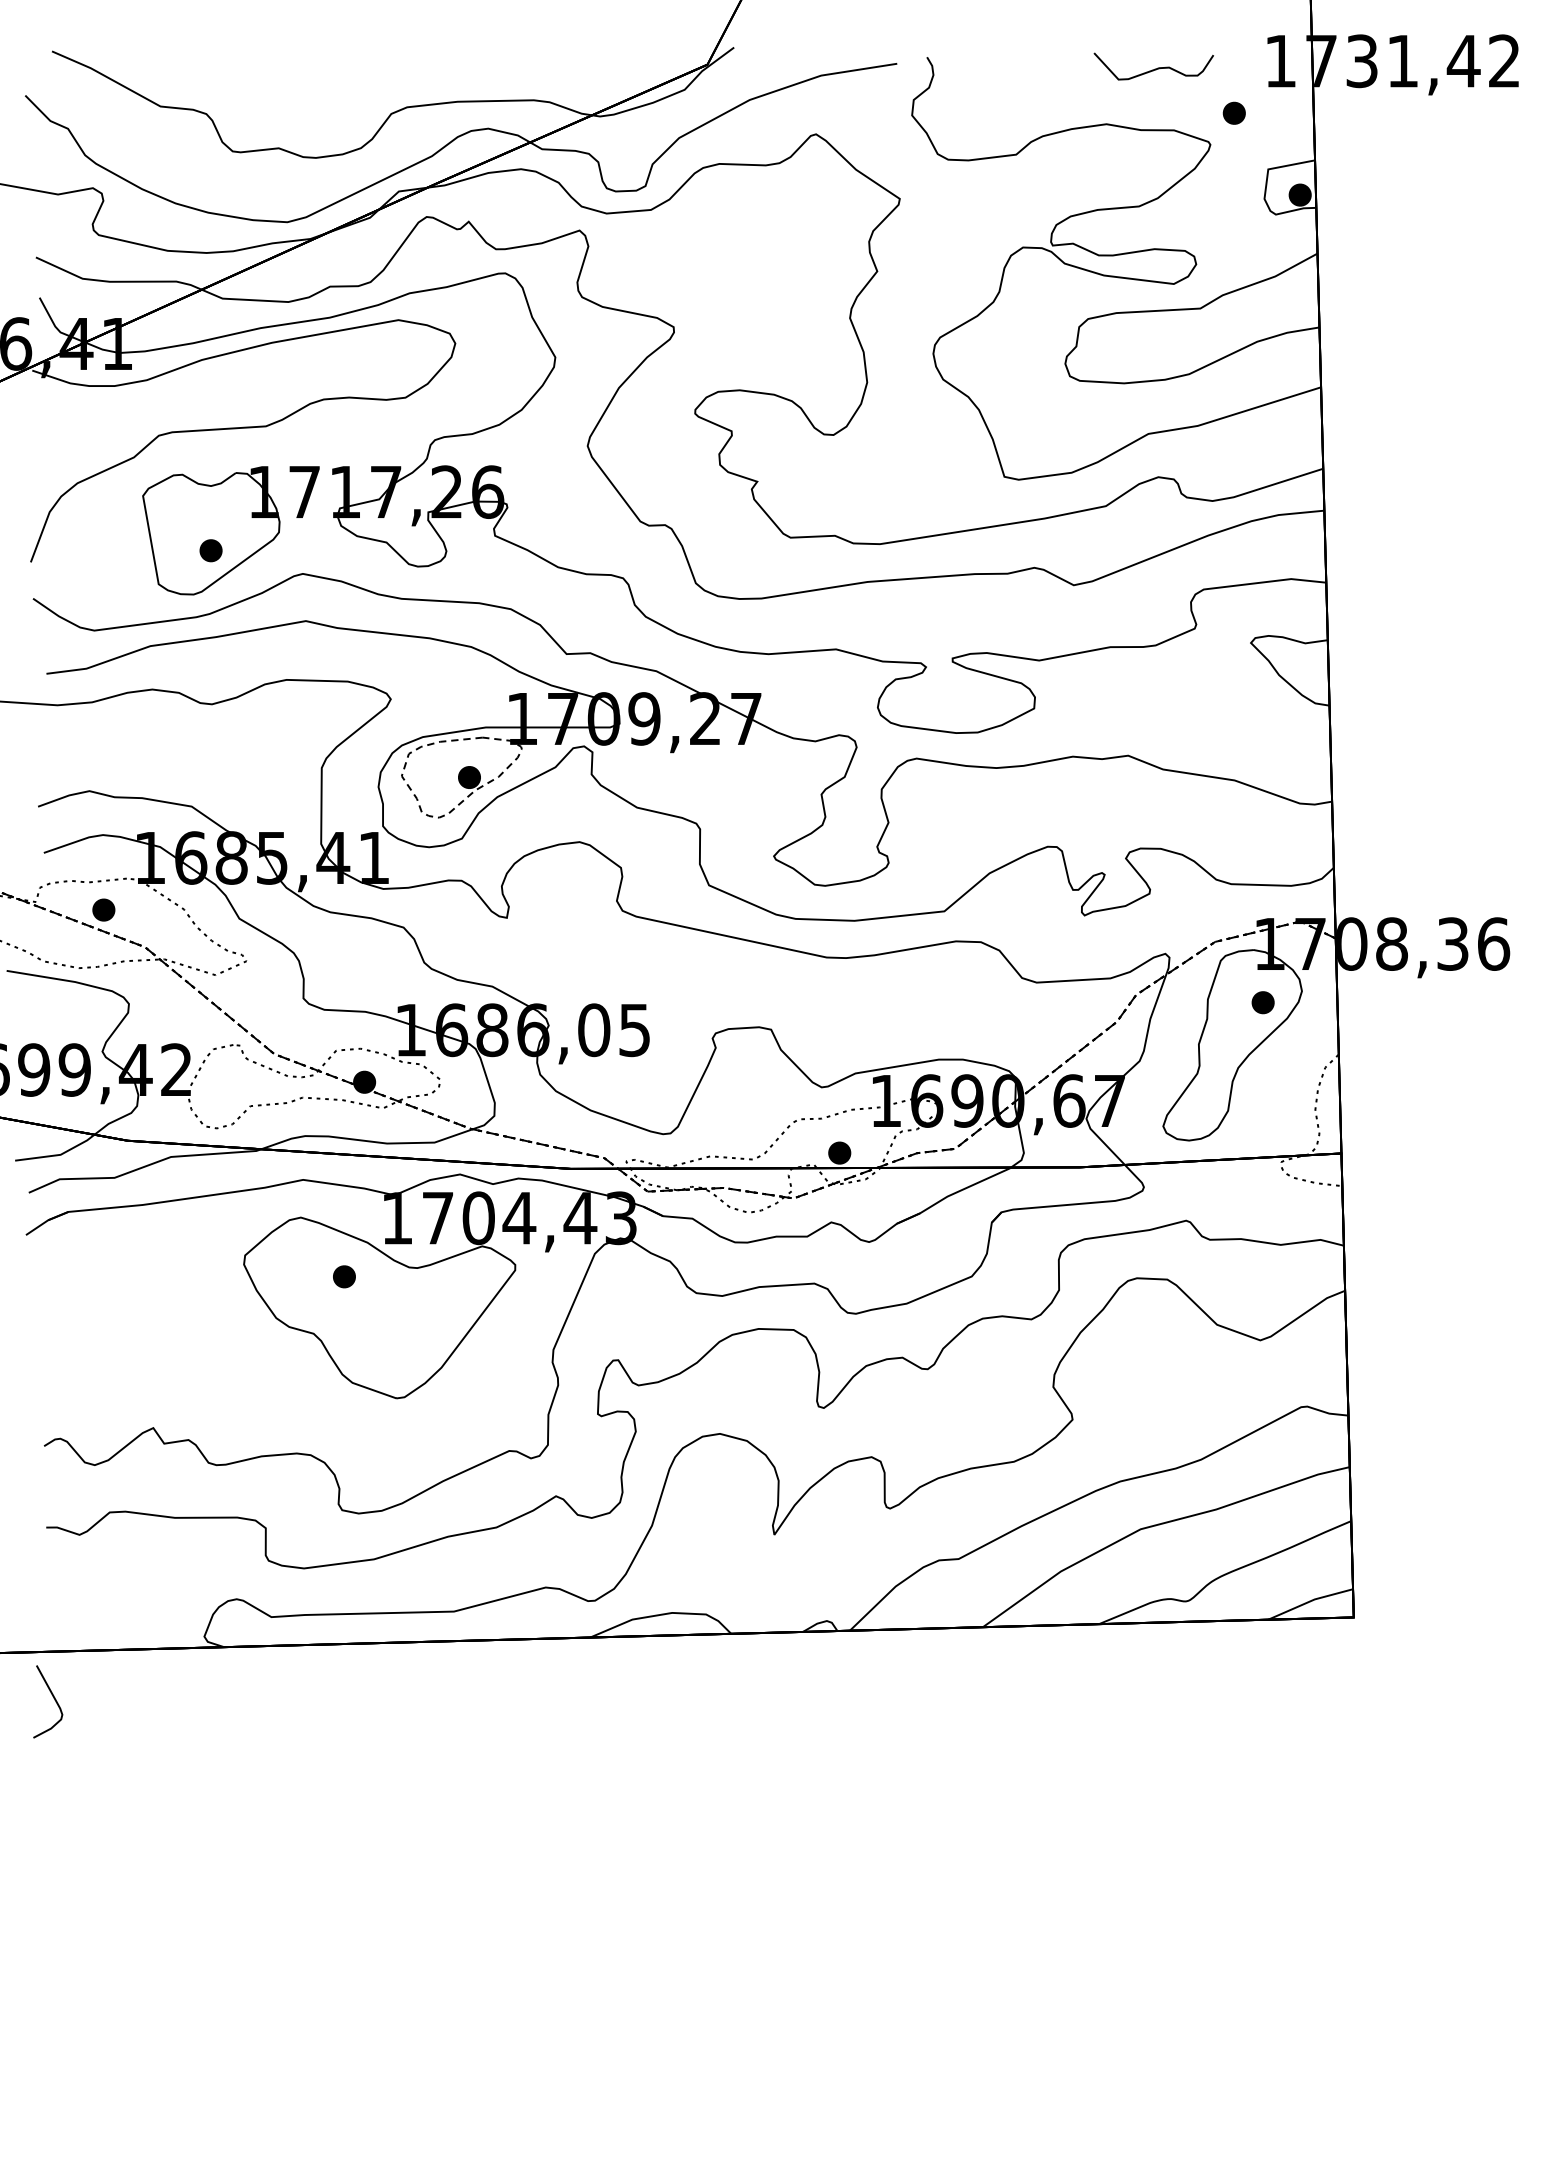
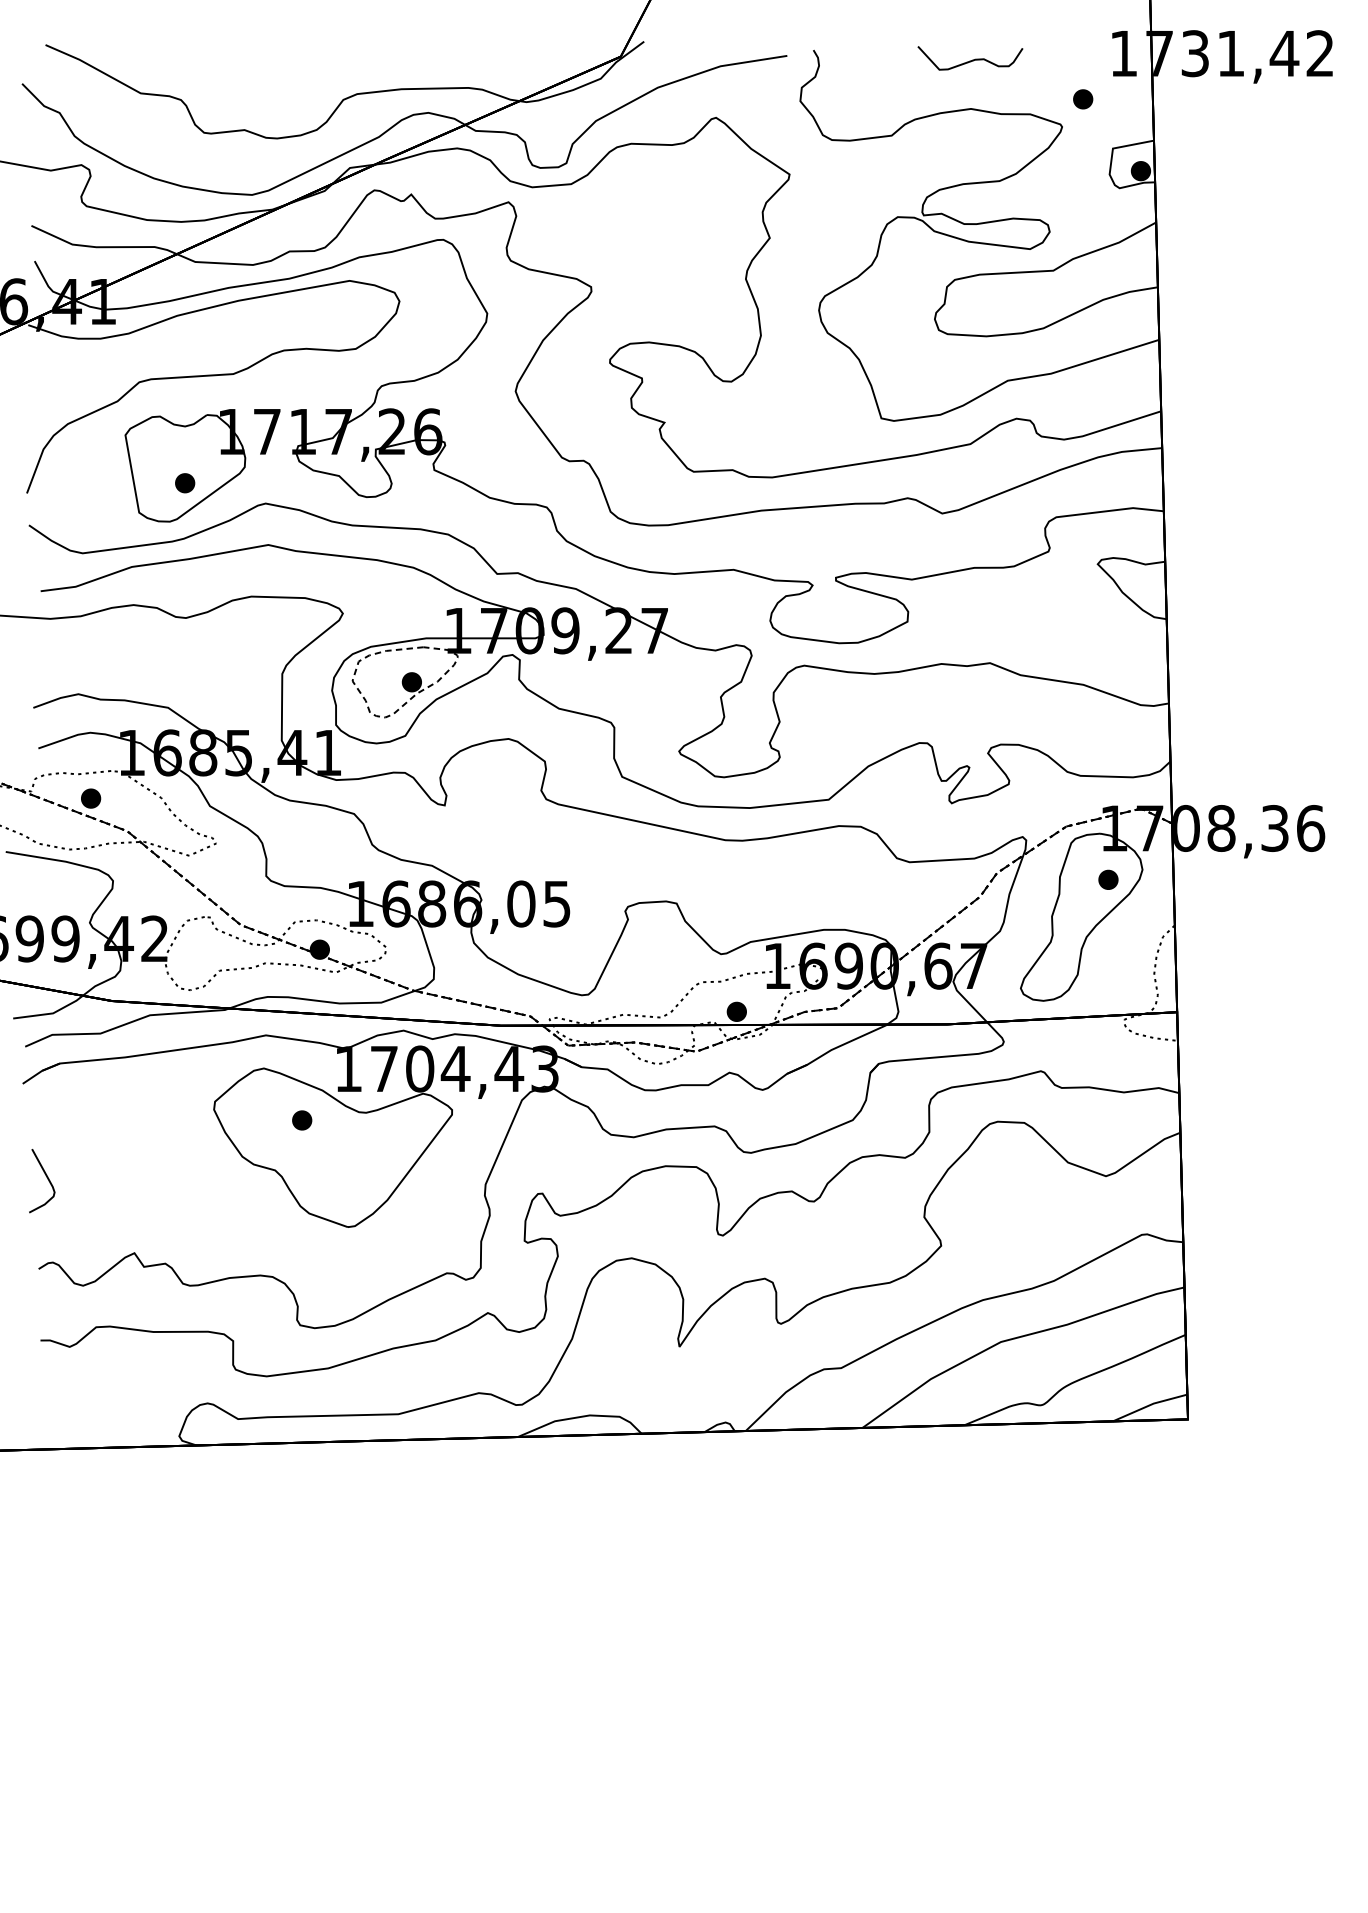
curve: (1155, 68) -> (971, 60), moved
curve: (53, 1698) -> (46, 1178), moved

